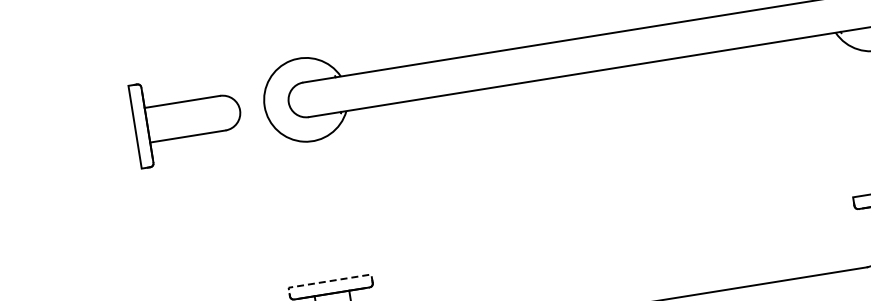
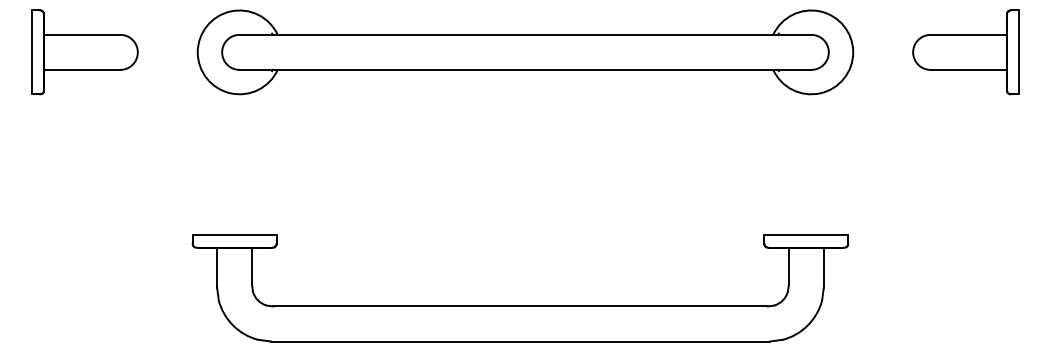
part: (187, 118) -> (84, 52), moved
line: (329, 281) -> (234, 235), dashed -> solid

